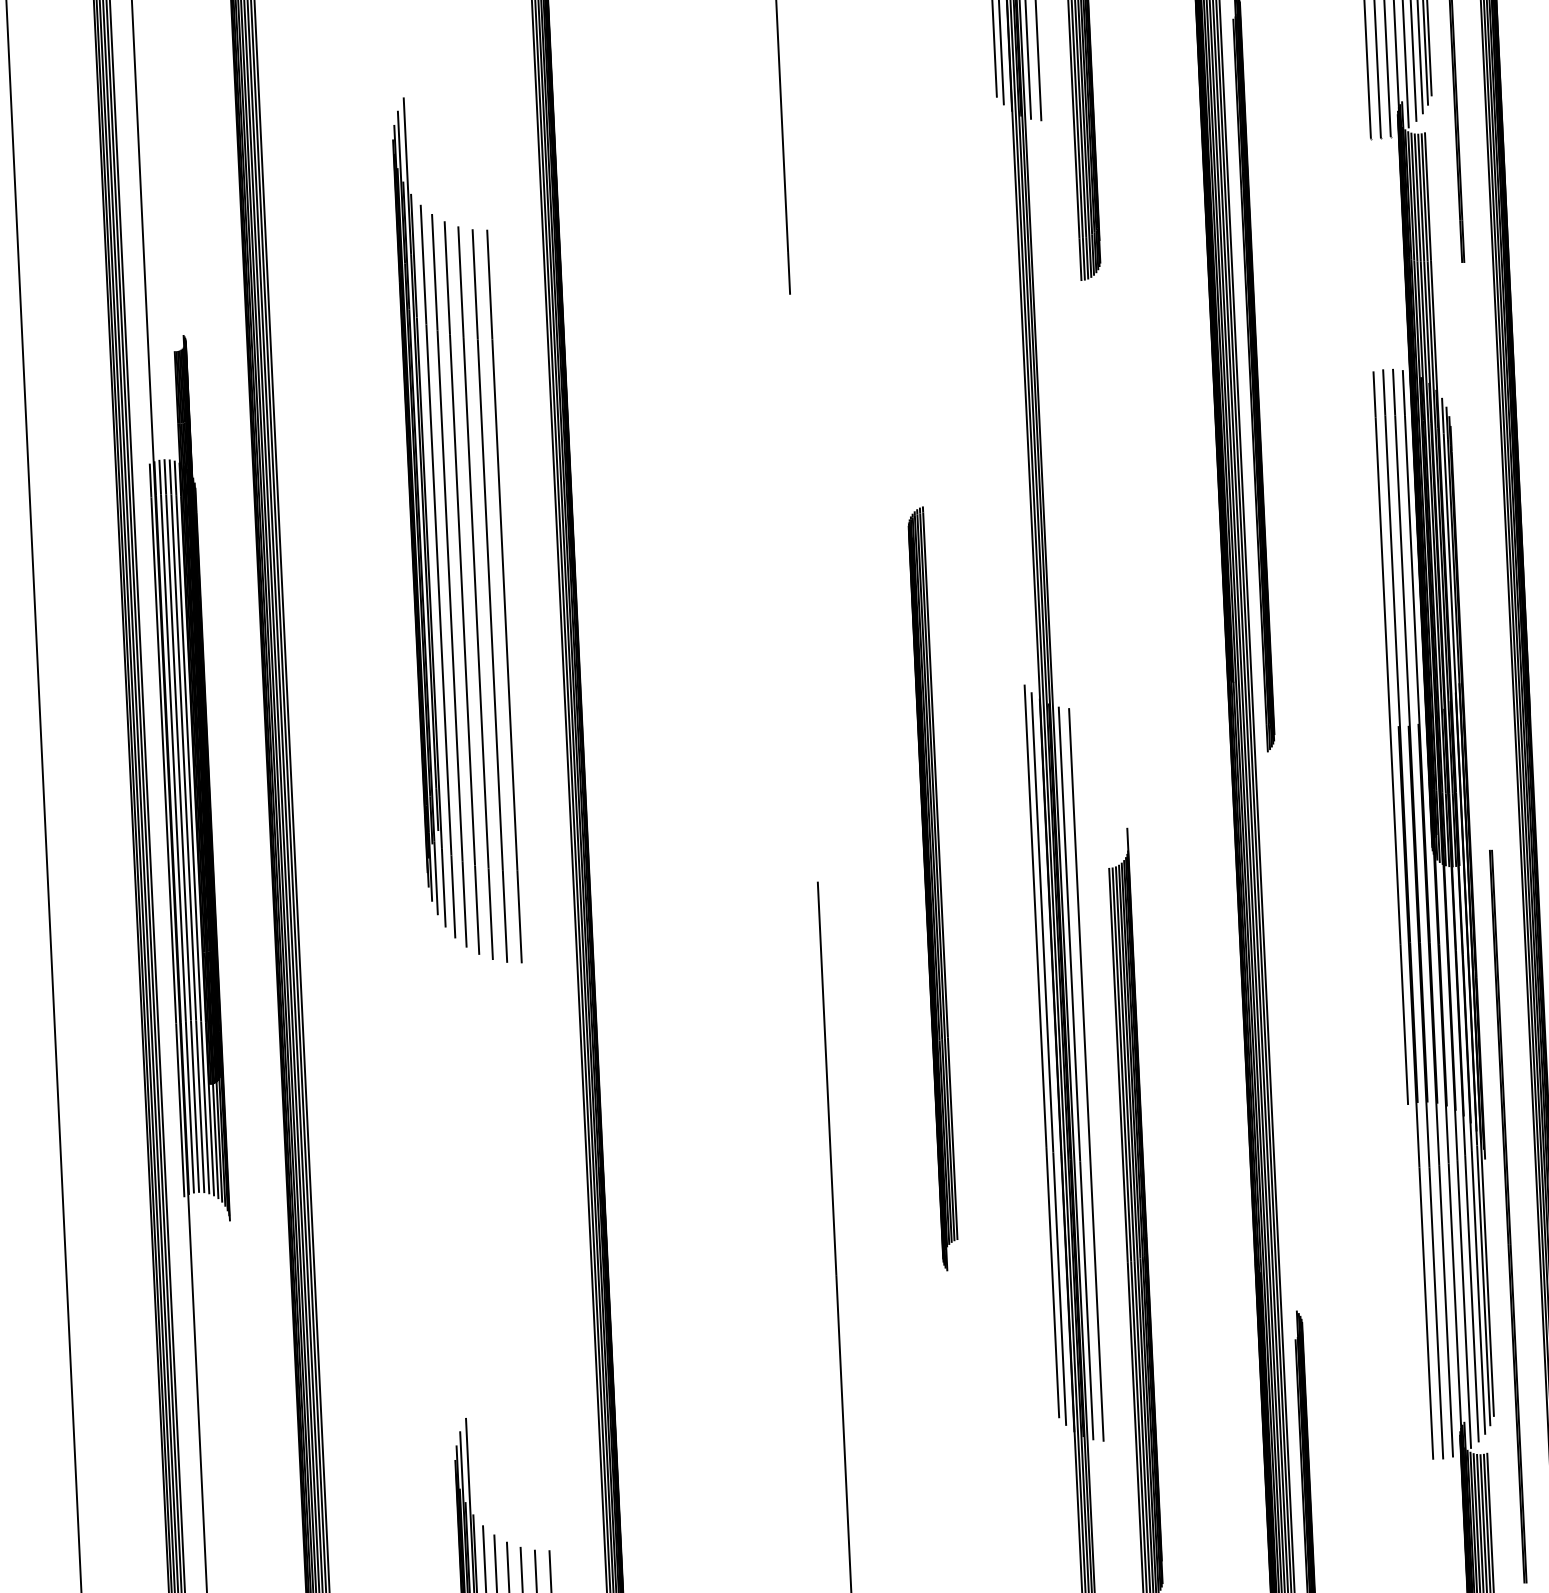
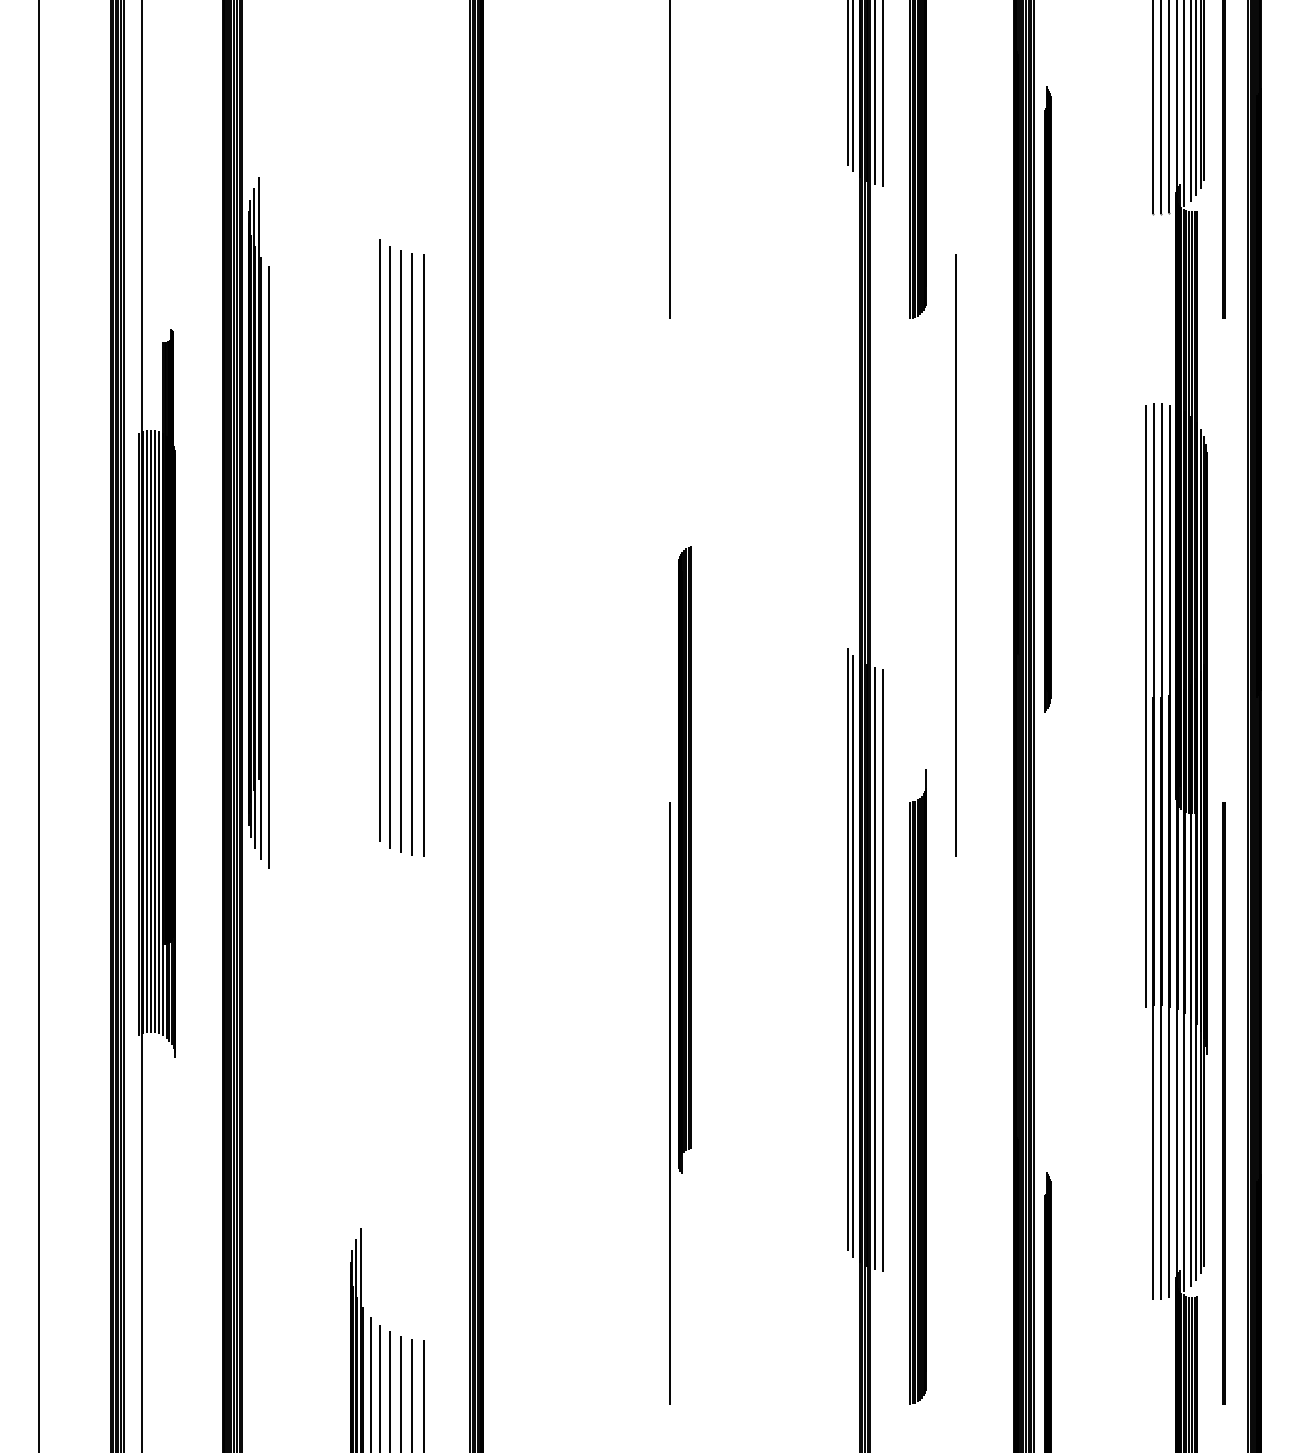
part: (422, 517) -> (258, 522), moved
line: (1150, 565) -> (955, 555), added
part: (932, 888) -> (684, 859), moved

